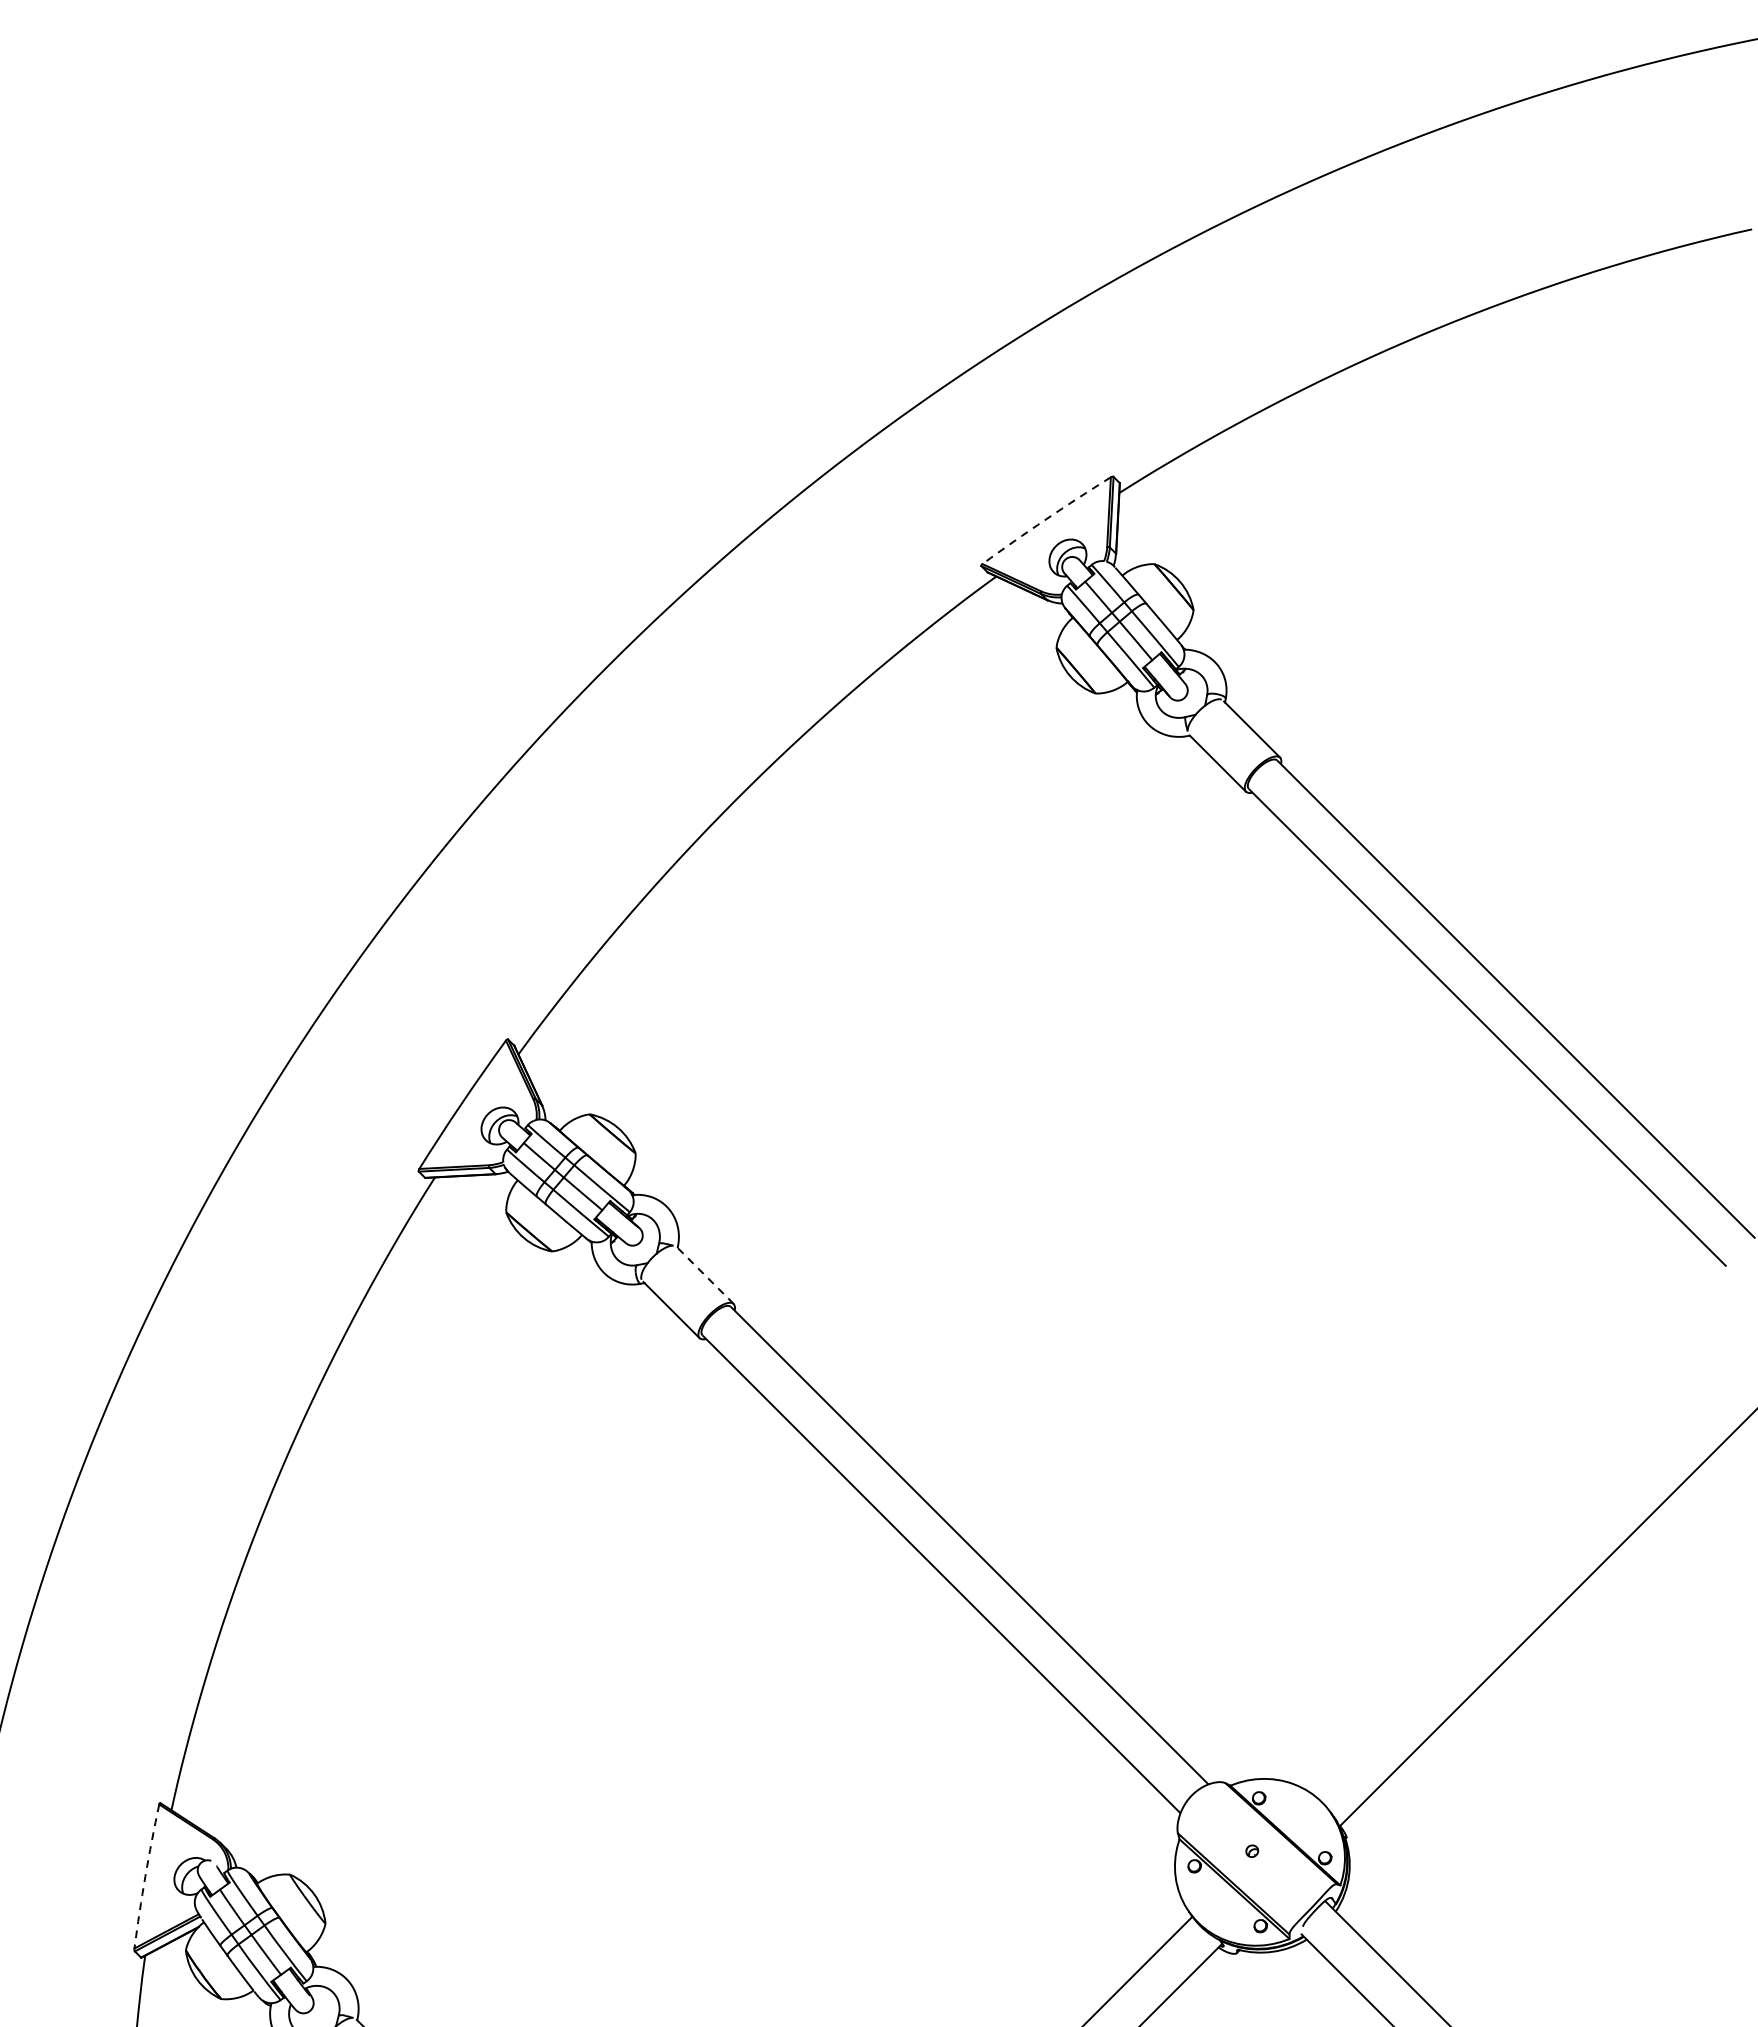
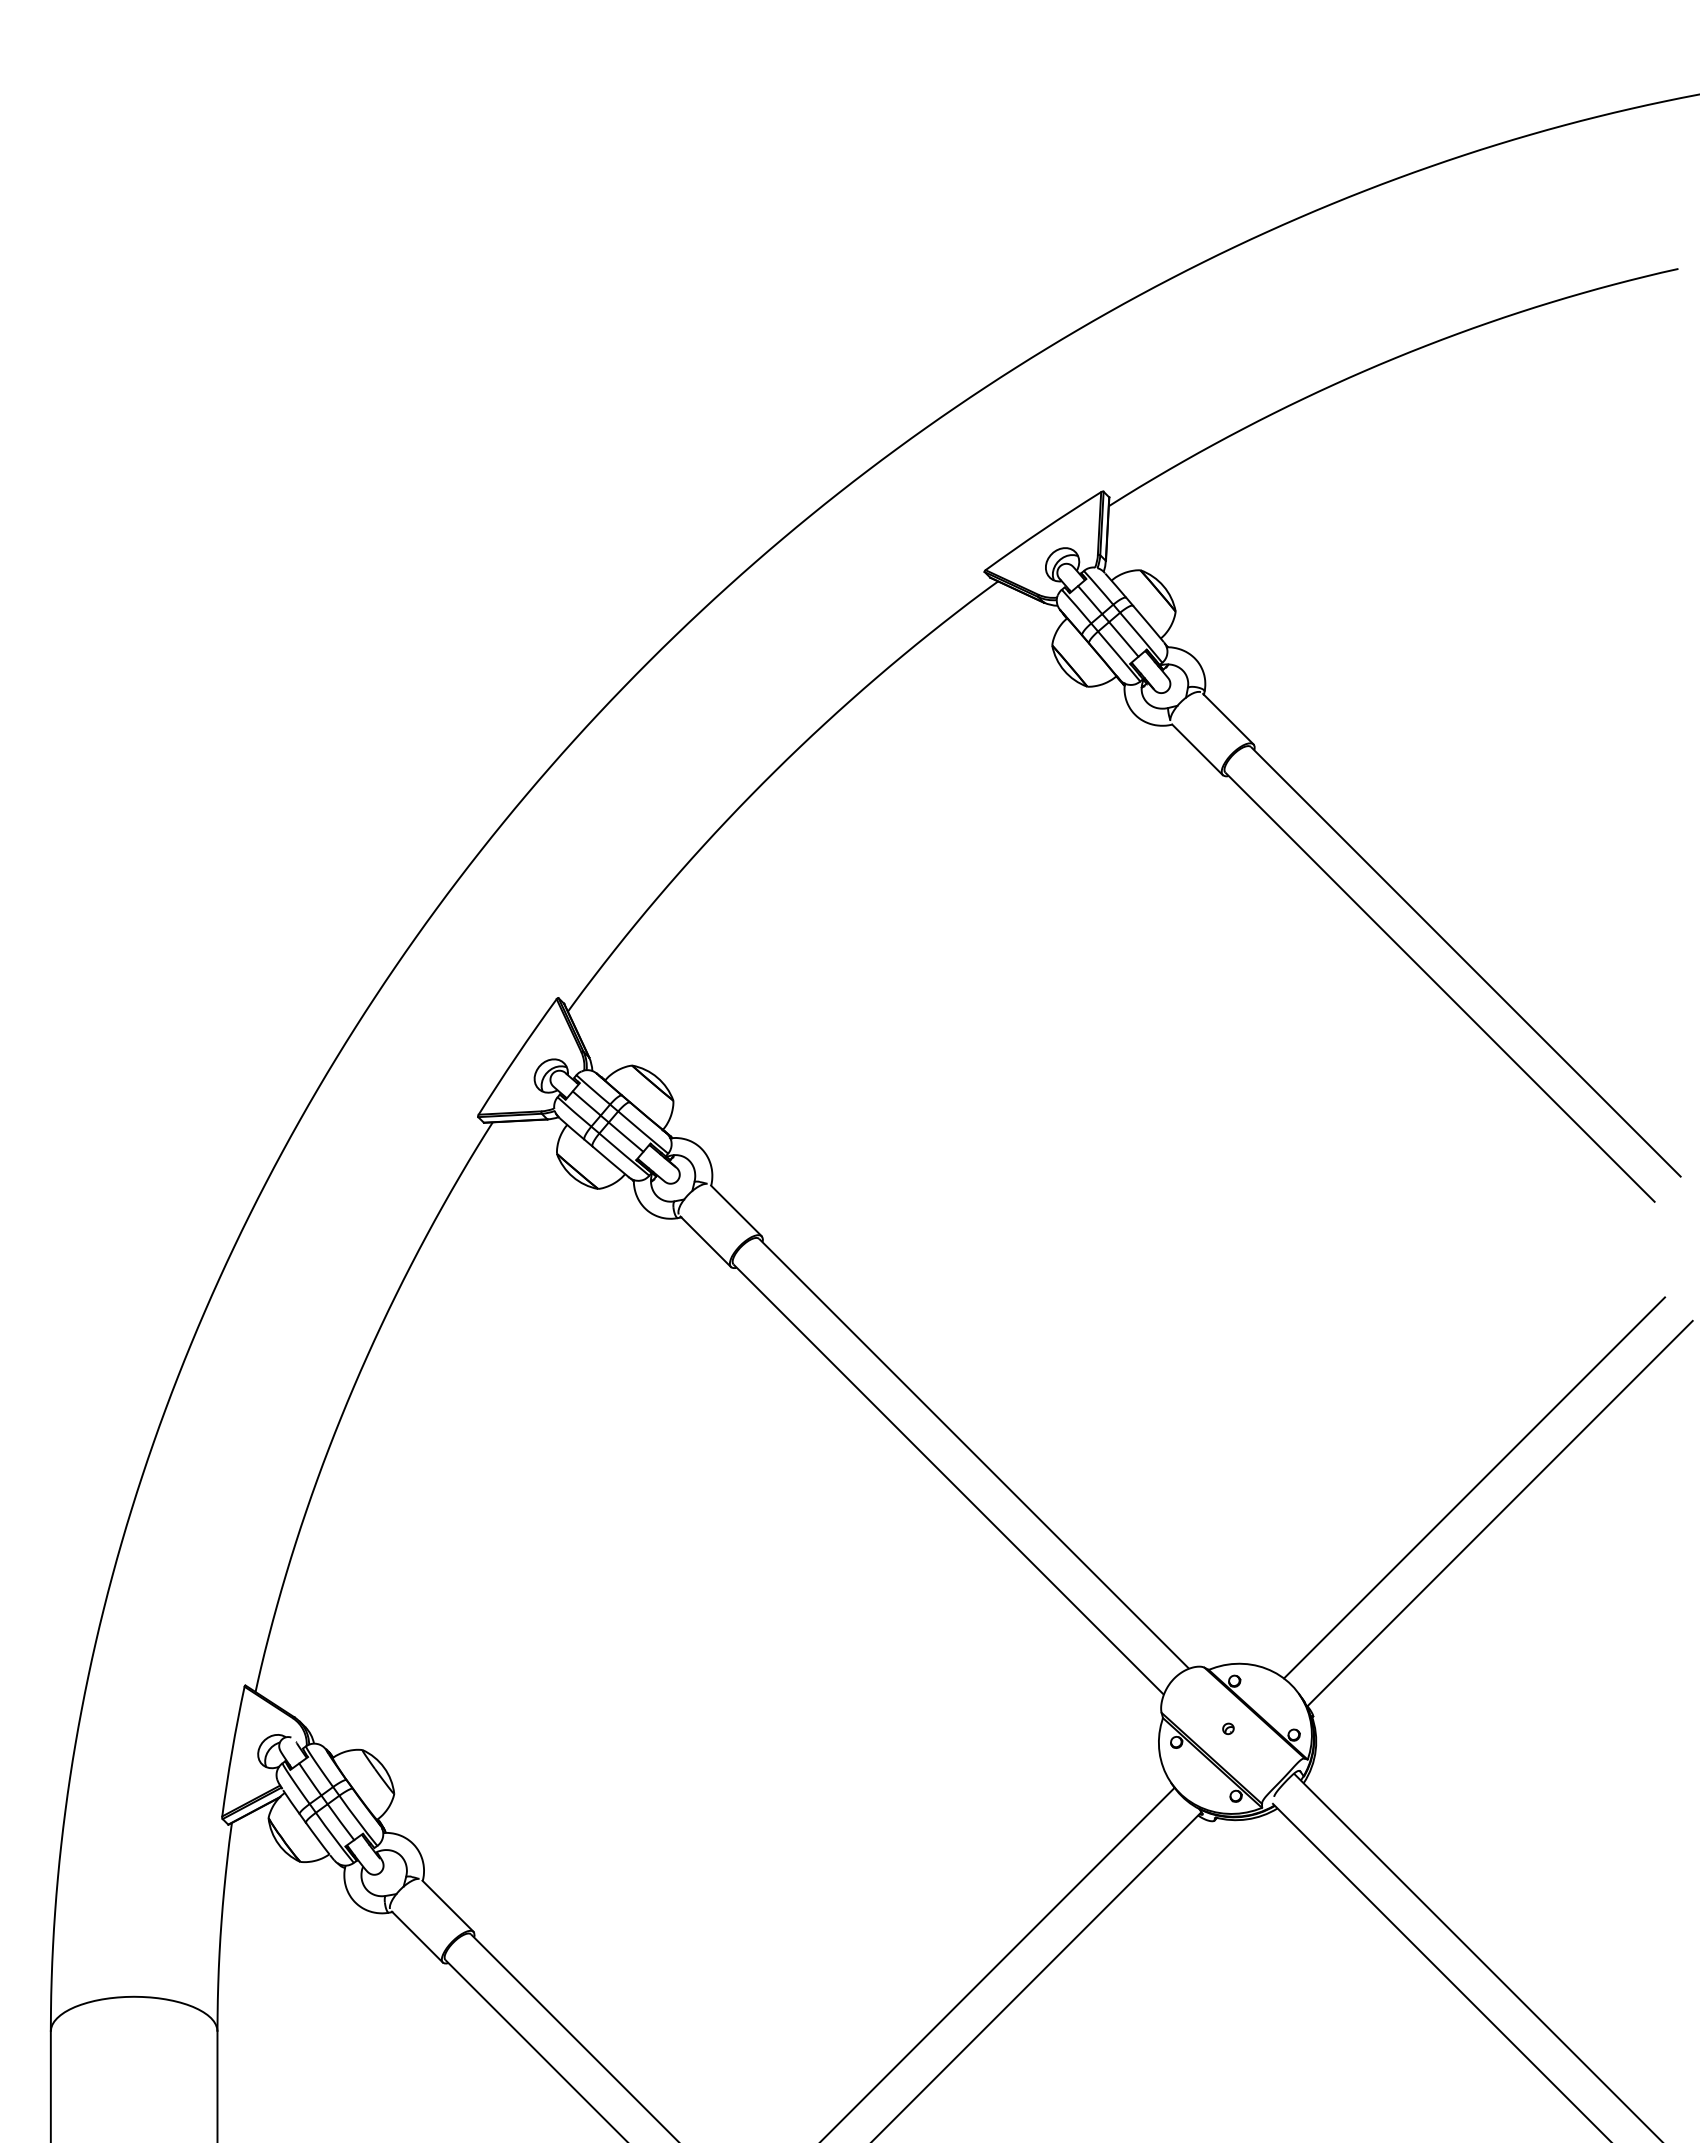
arc: (1045, 519) -> (1042, 530), dashed -> solid
line: (705, 1275) -> (736, 1210), dashed -> solid
line: (1525, 1583) -> (1474, 1487), added
arc: (145, 1876) -> (232, 1751), dashed -> solid

